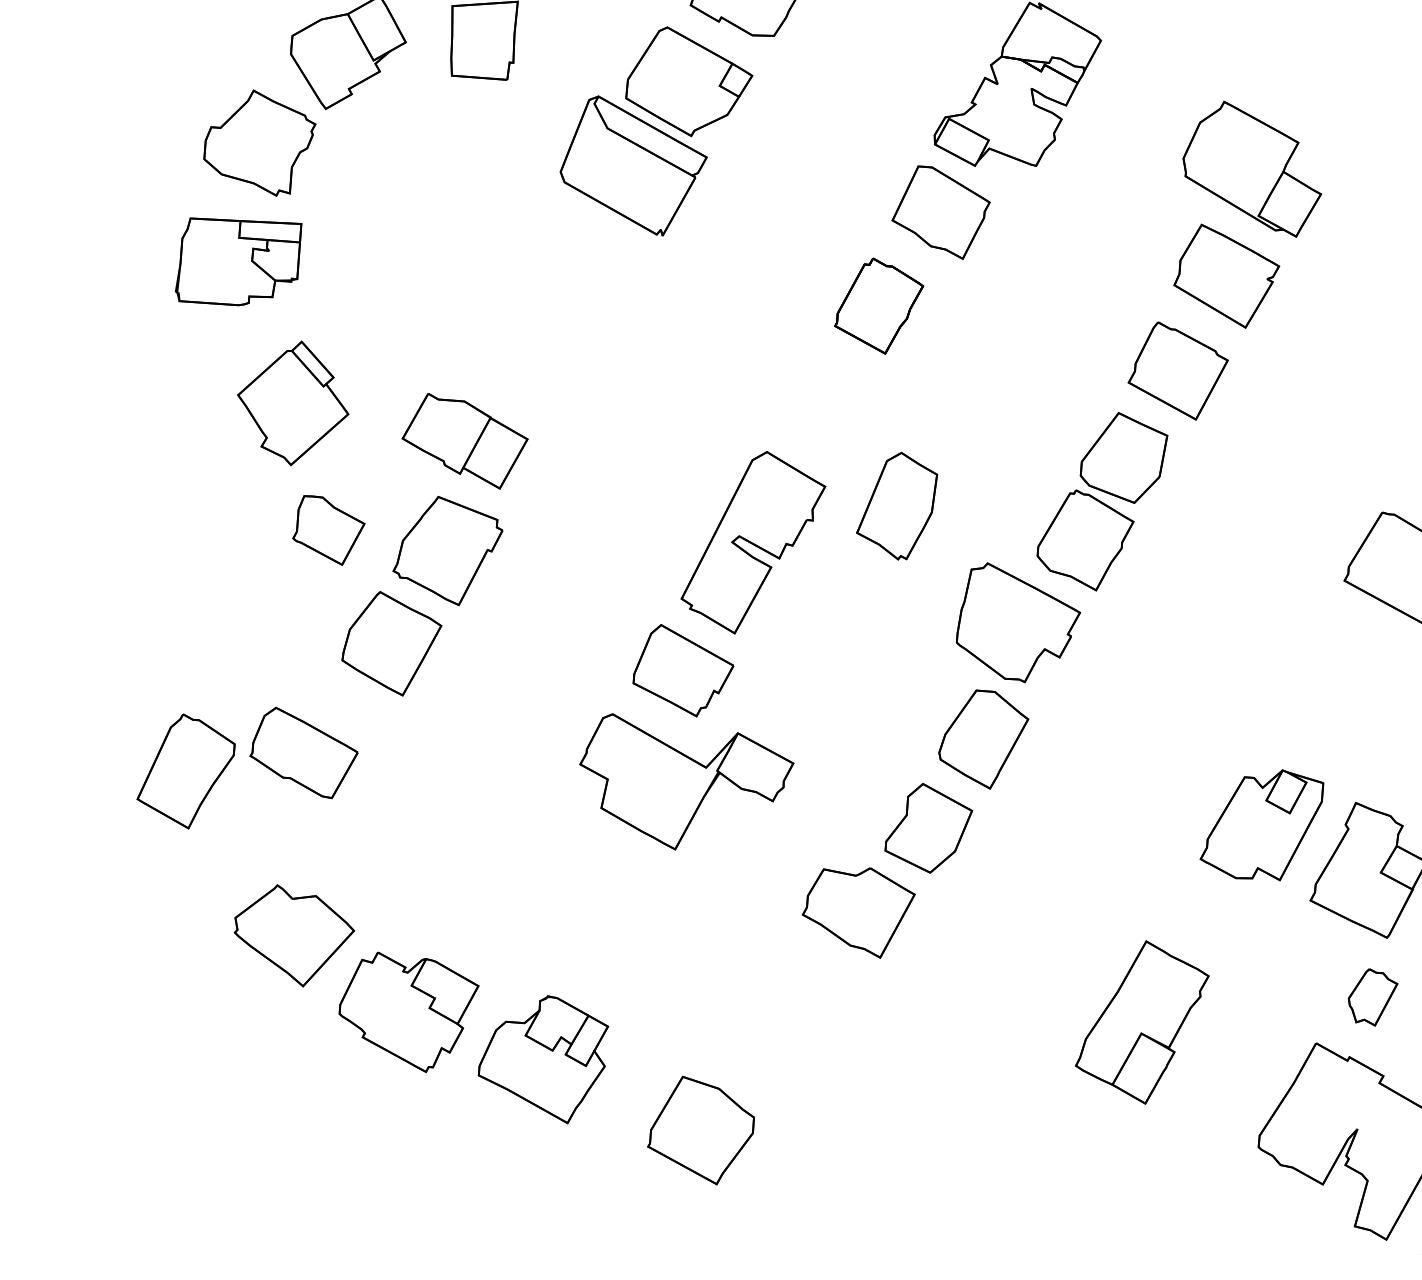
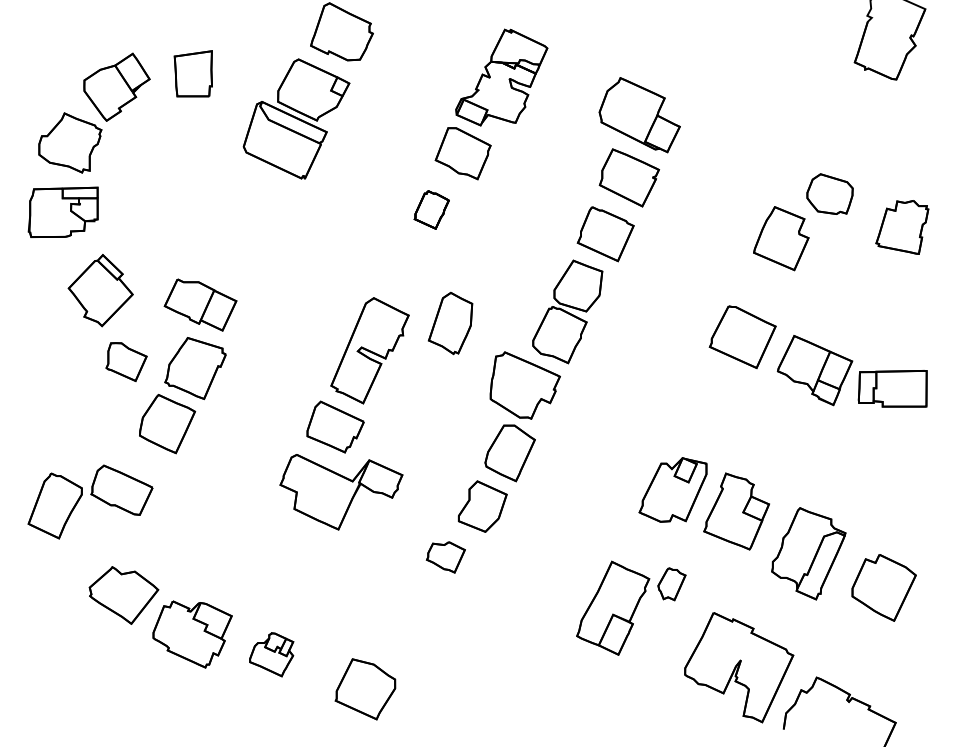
part: (878, 305) -> (431, 209), size x0.7
part: (857, 912) -> (445, 557), size x0.6
part: (1371, 997) -> (671, 584), moved
part: (542, 1057) -> (271, 654), size x0.6

